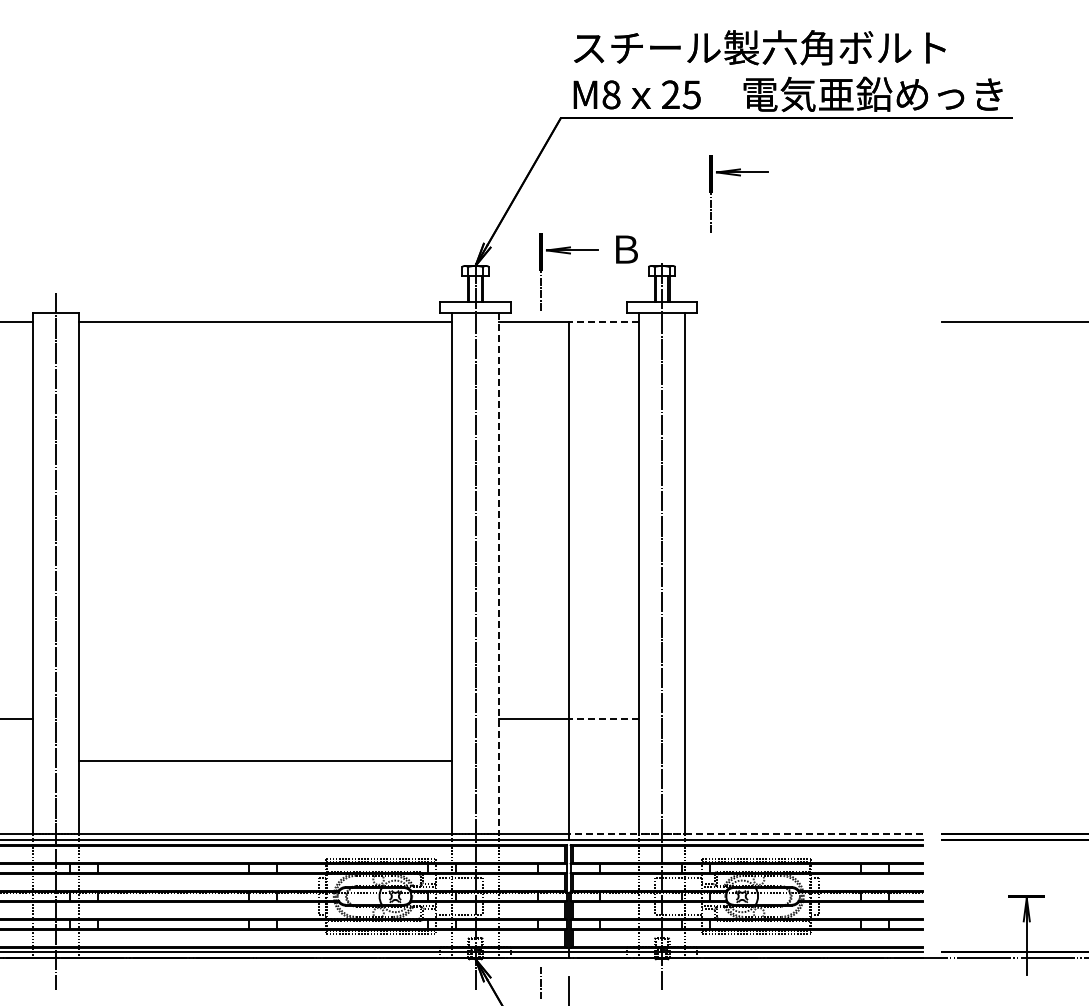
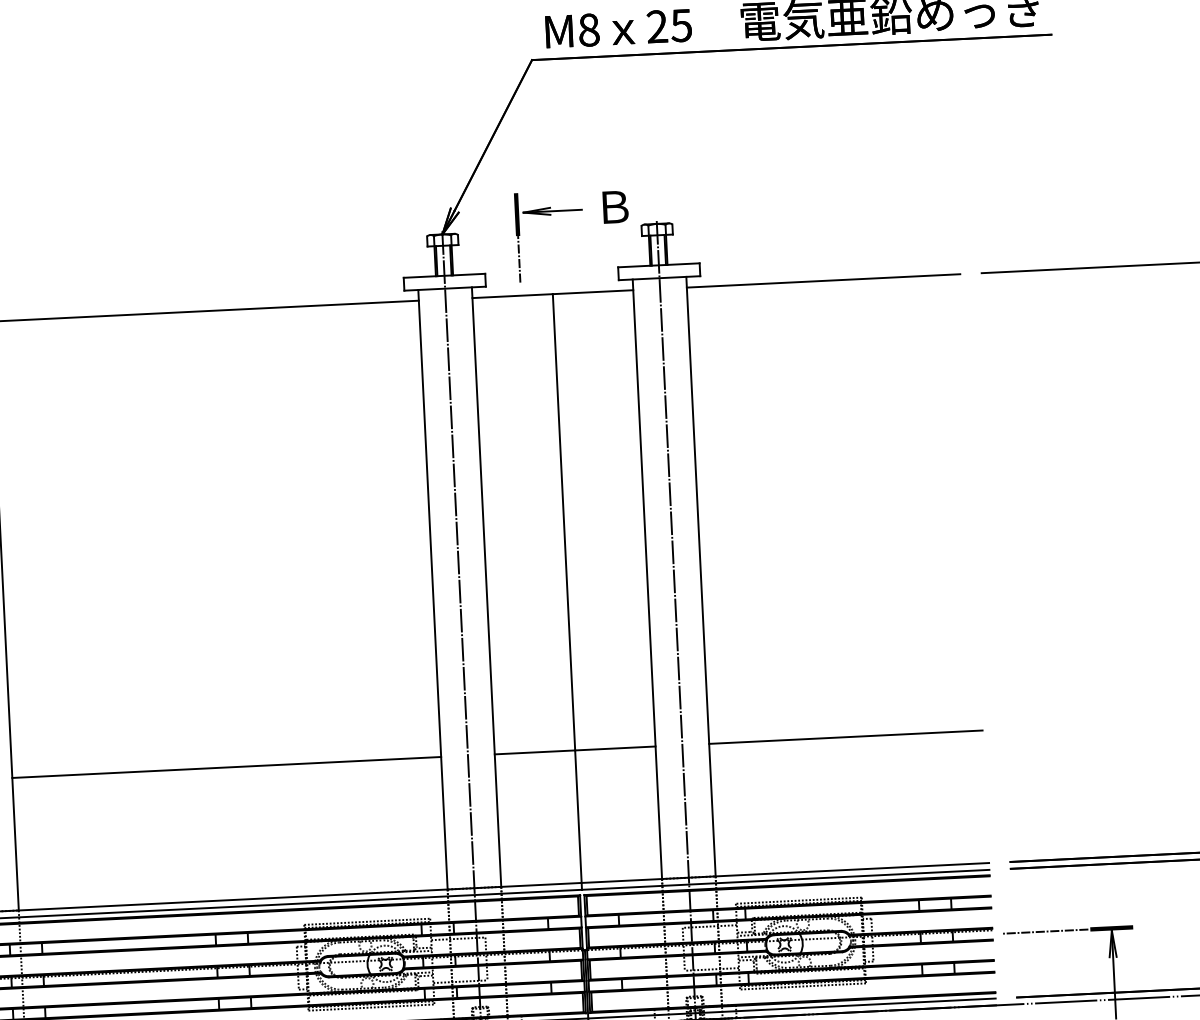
part: (738, 176) -> (739, 116), removed
line: (603, 322) -> (592, 292), dashed -> solid
line: (804, 322) -> (823, 281), added
line: (498, 573) -> (486, 586), dashed -> solid
line: (603, 719) -> (615, 748), dashed -> solid
line: (804, 719) -> (846, 737), added
line: (265, 761) -> (226, 767), moved
line: (745, 834) -> (784, 873), dashed -> solid
line: (968, 896) -> (1044, 931), added

